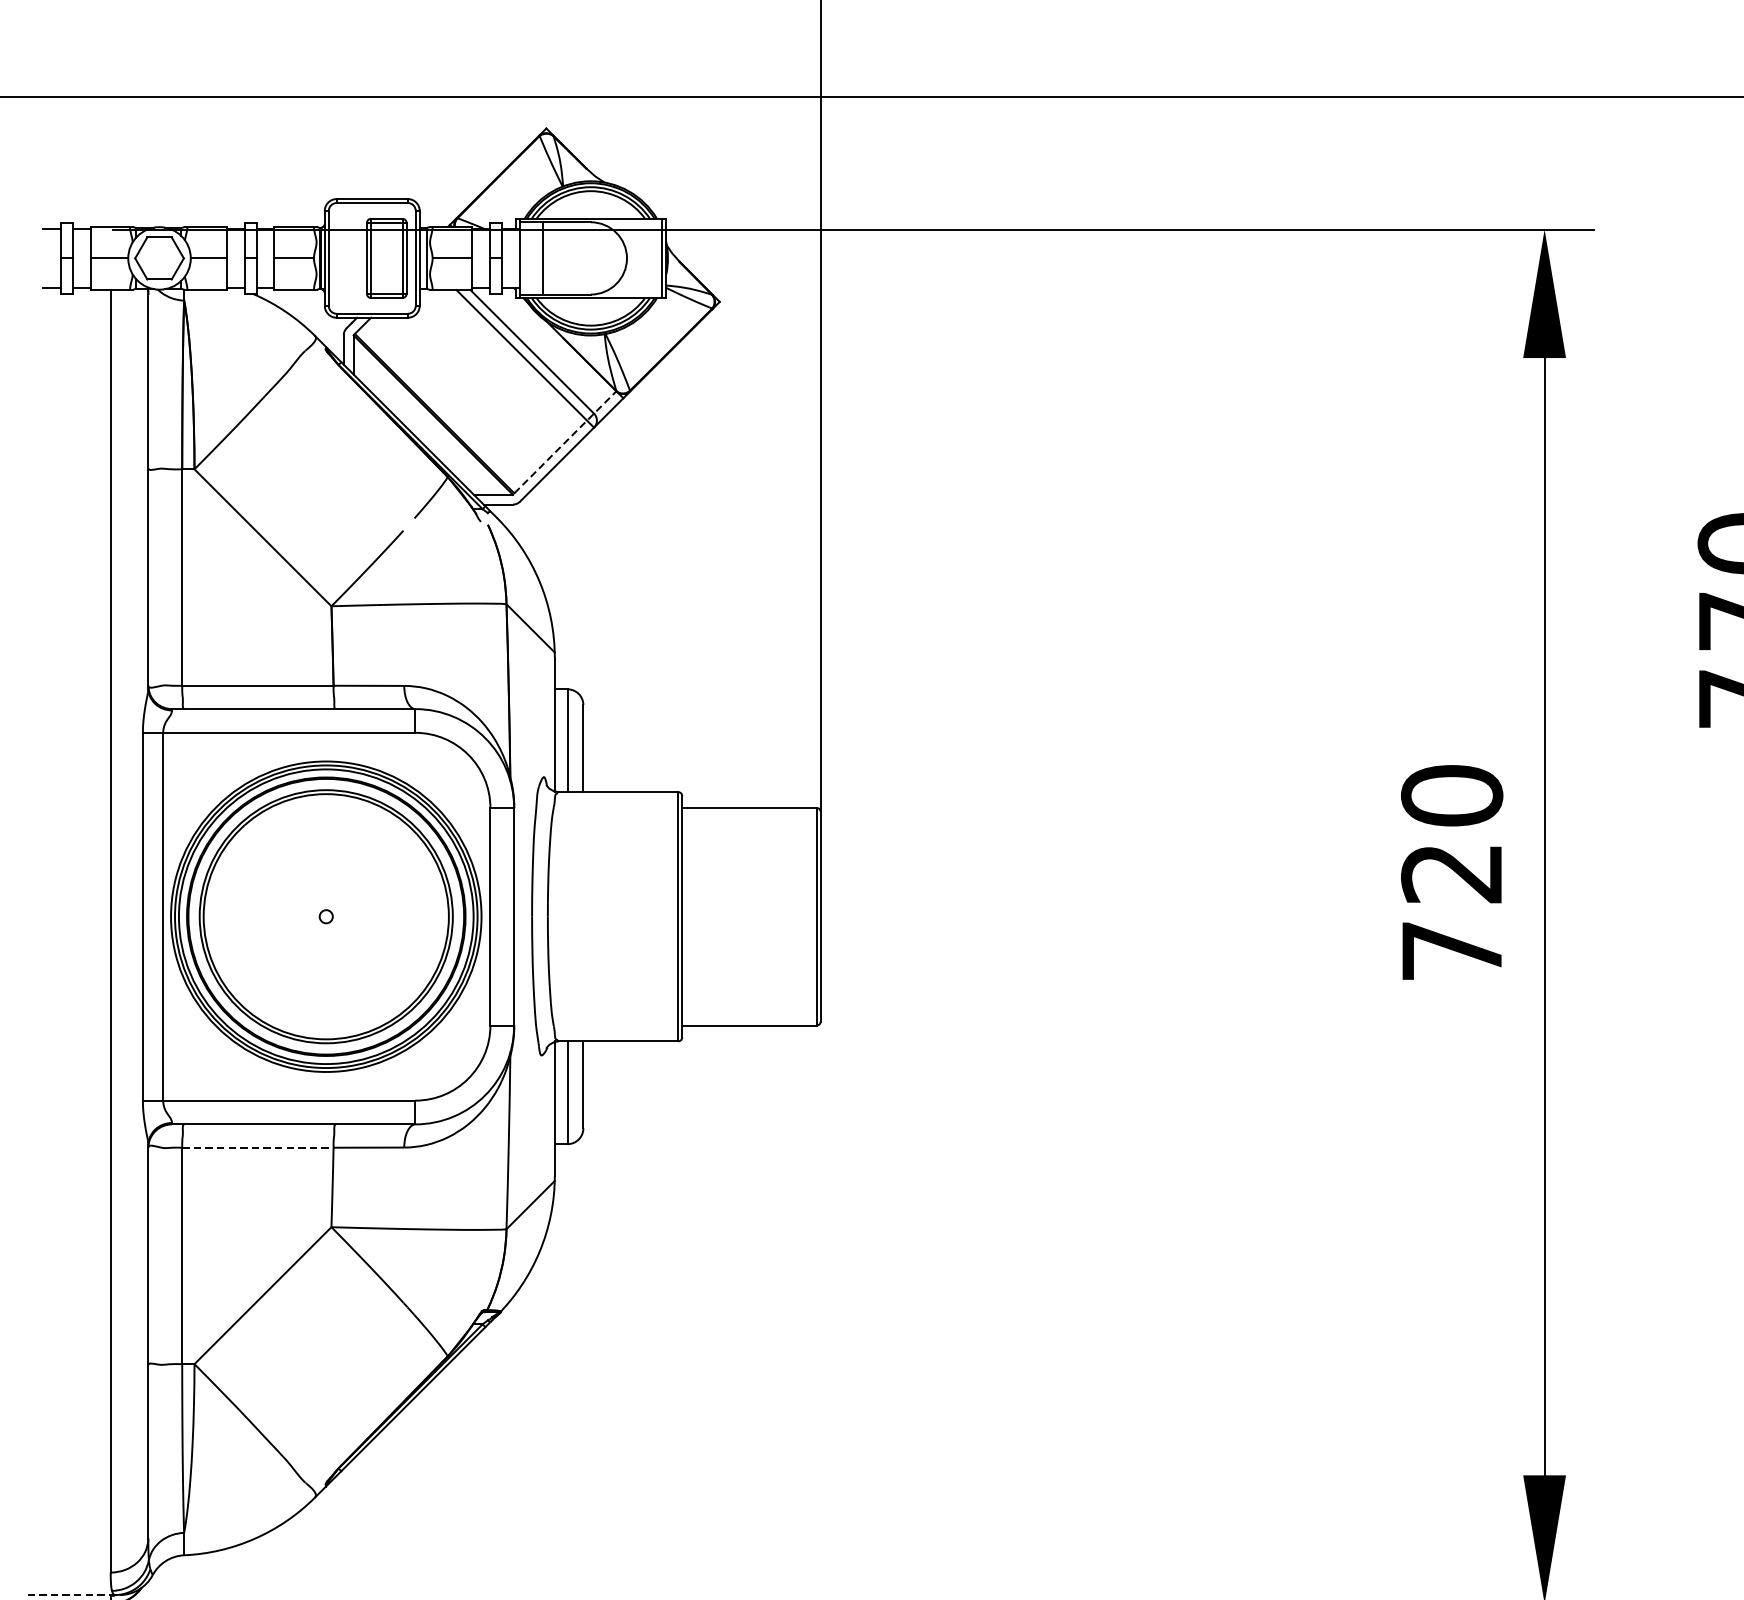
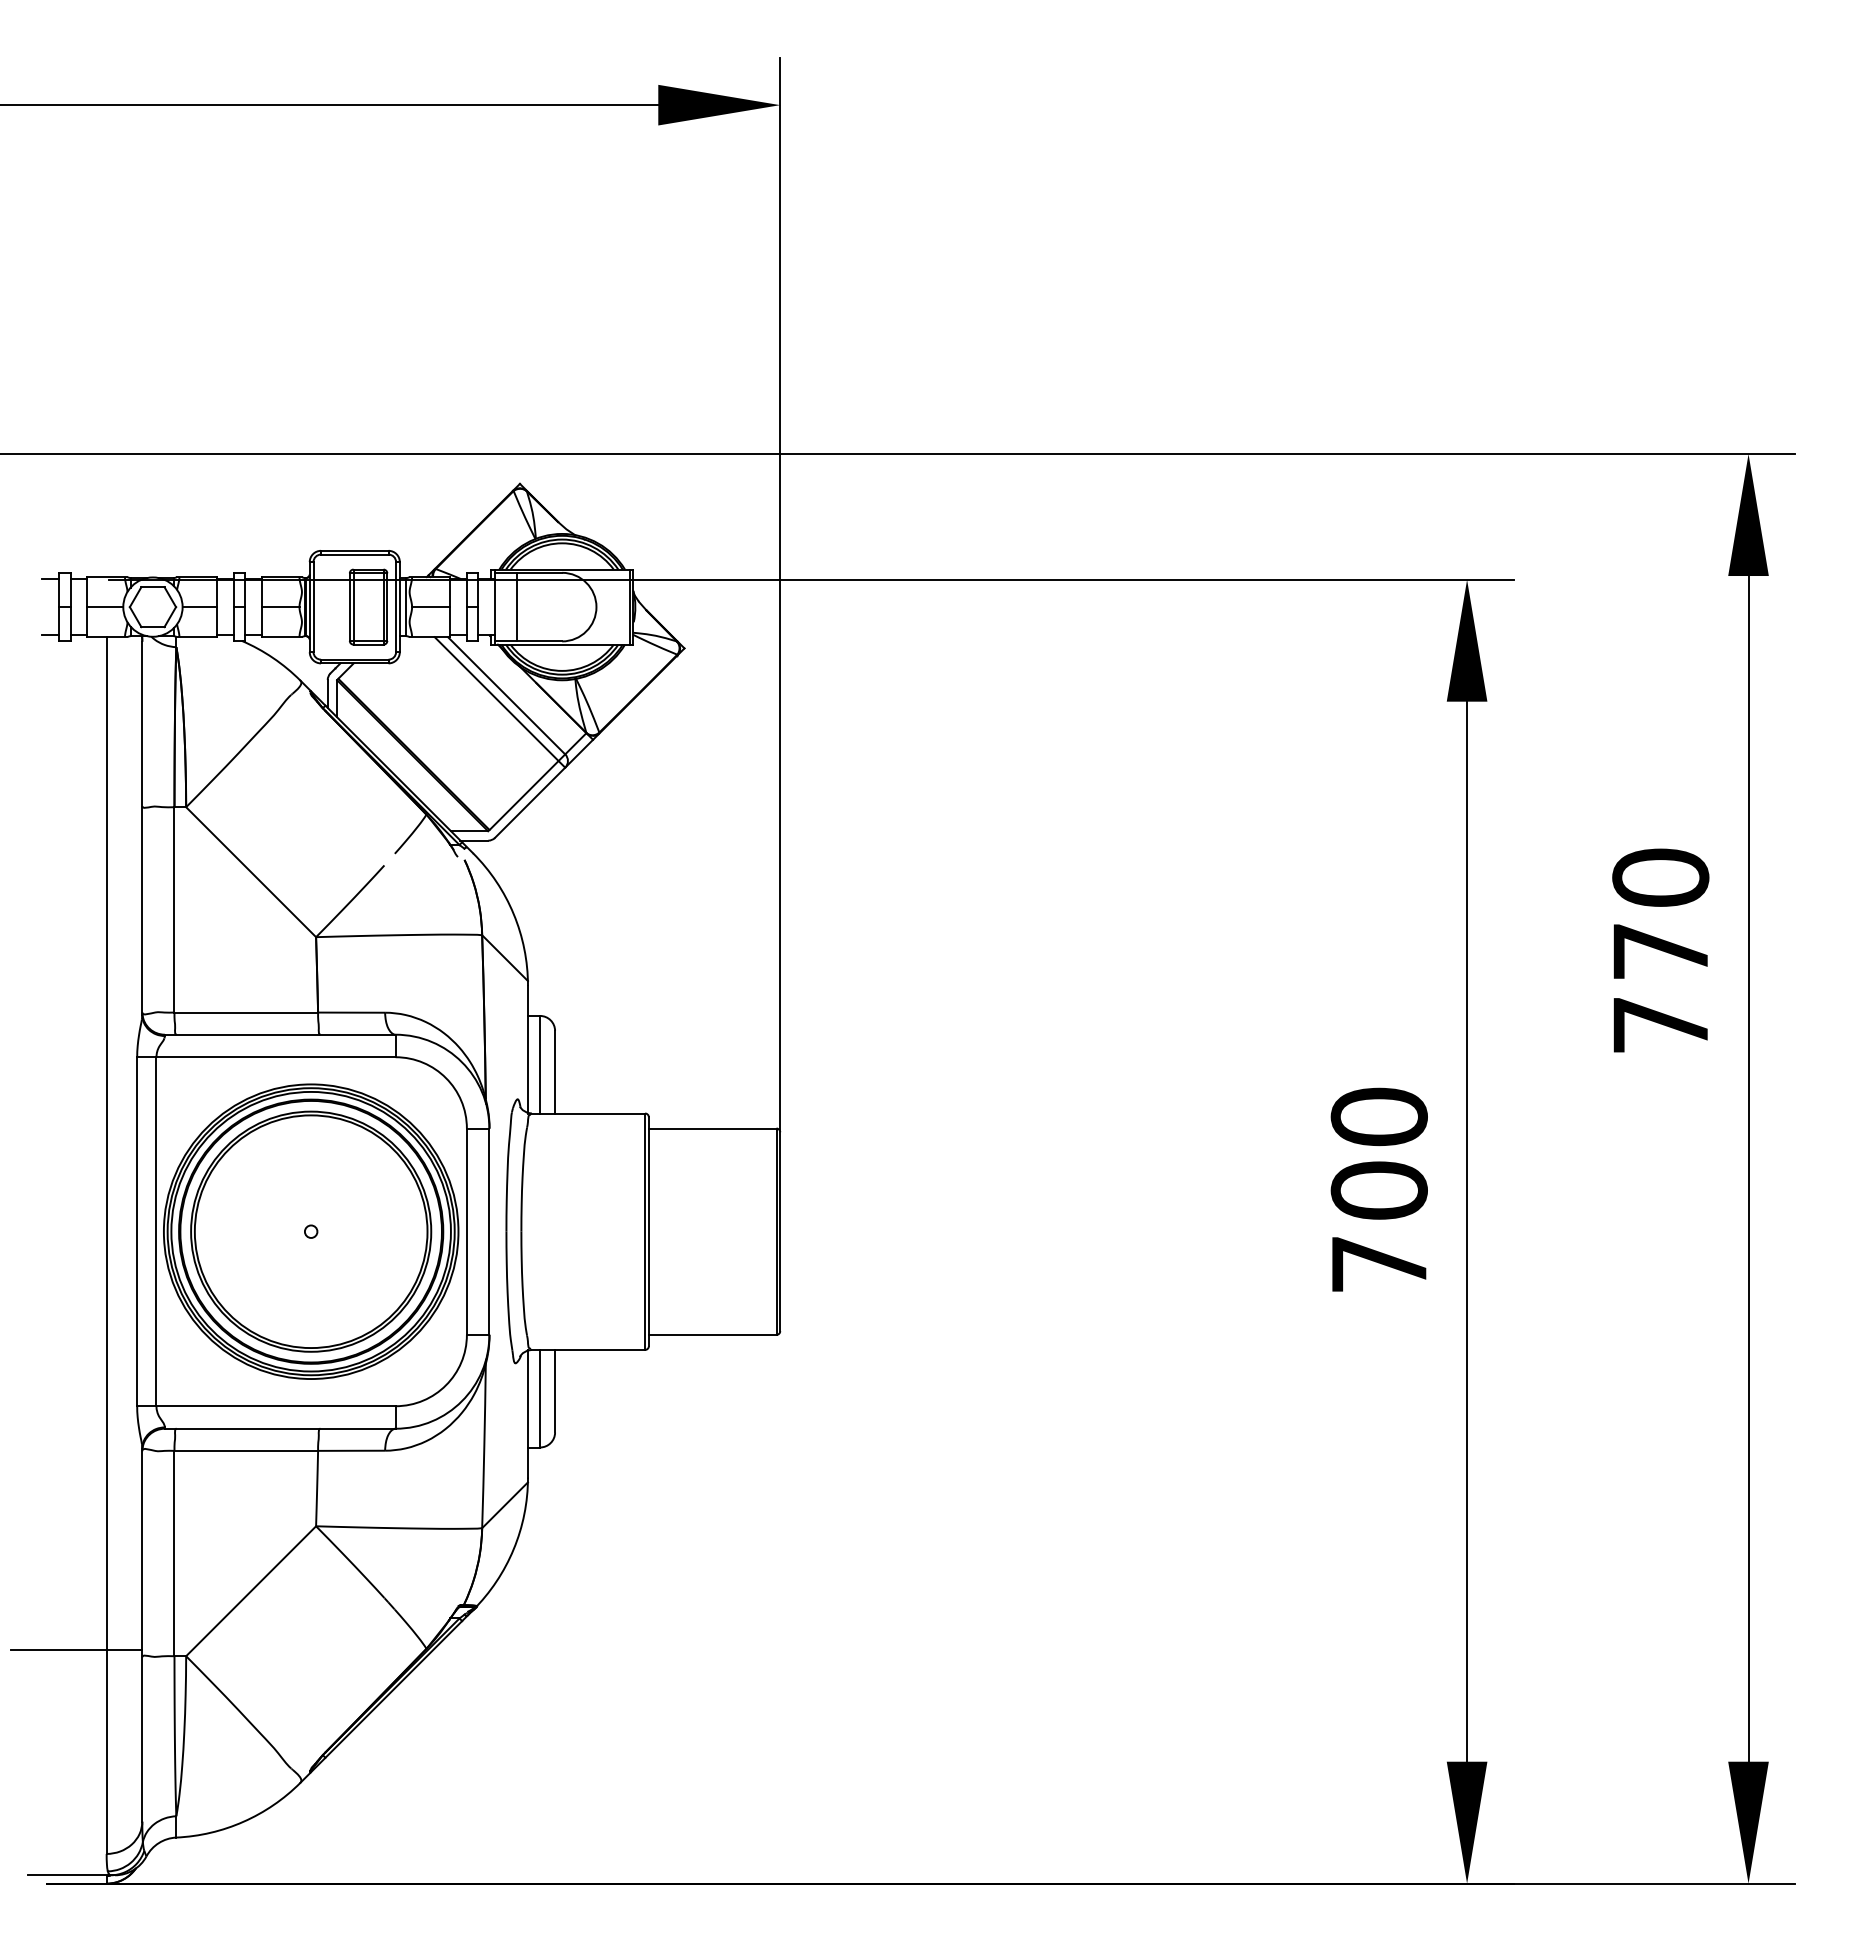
line: (565, 442) -> (538, 781), dashed -> solid
text: (1451, 873) -> (1378, 1190), 720 -> 700
line: (258, 1147) -> (246, 1450), dashed -> solid
line: (78, 1358) -> (76, 1650), added
line: (73, 1595) -> (71, 1875), dashed -> solid

